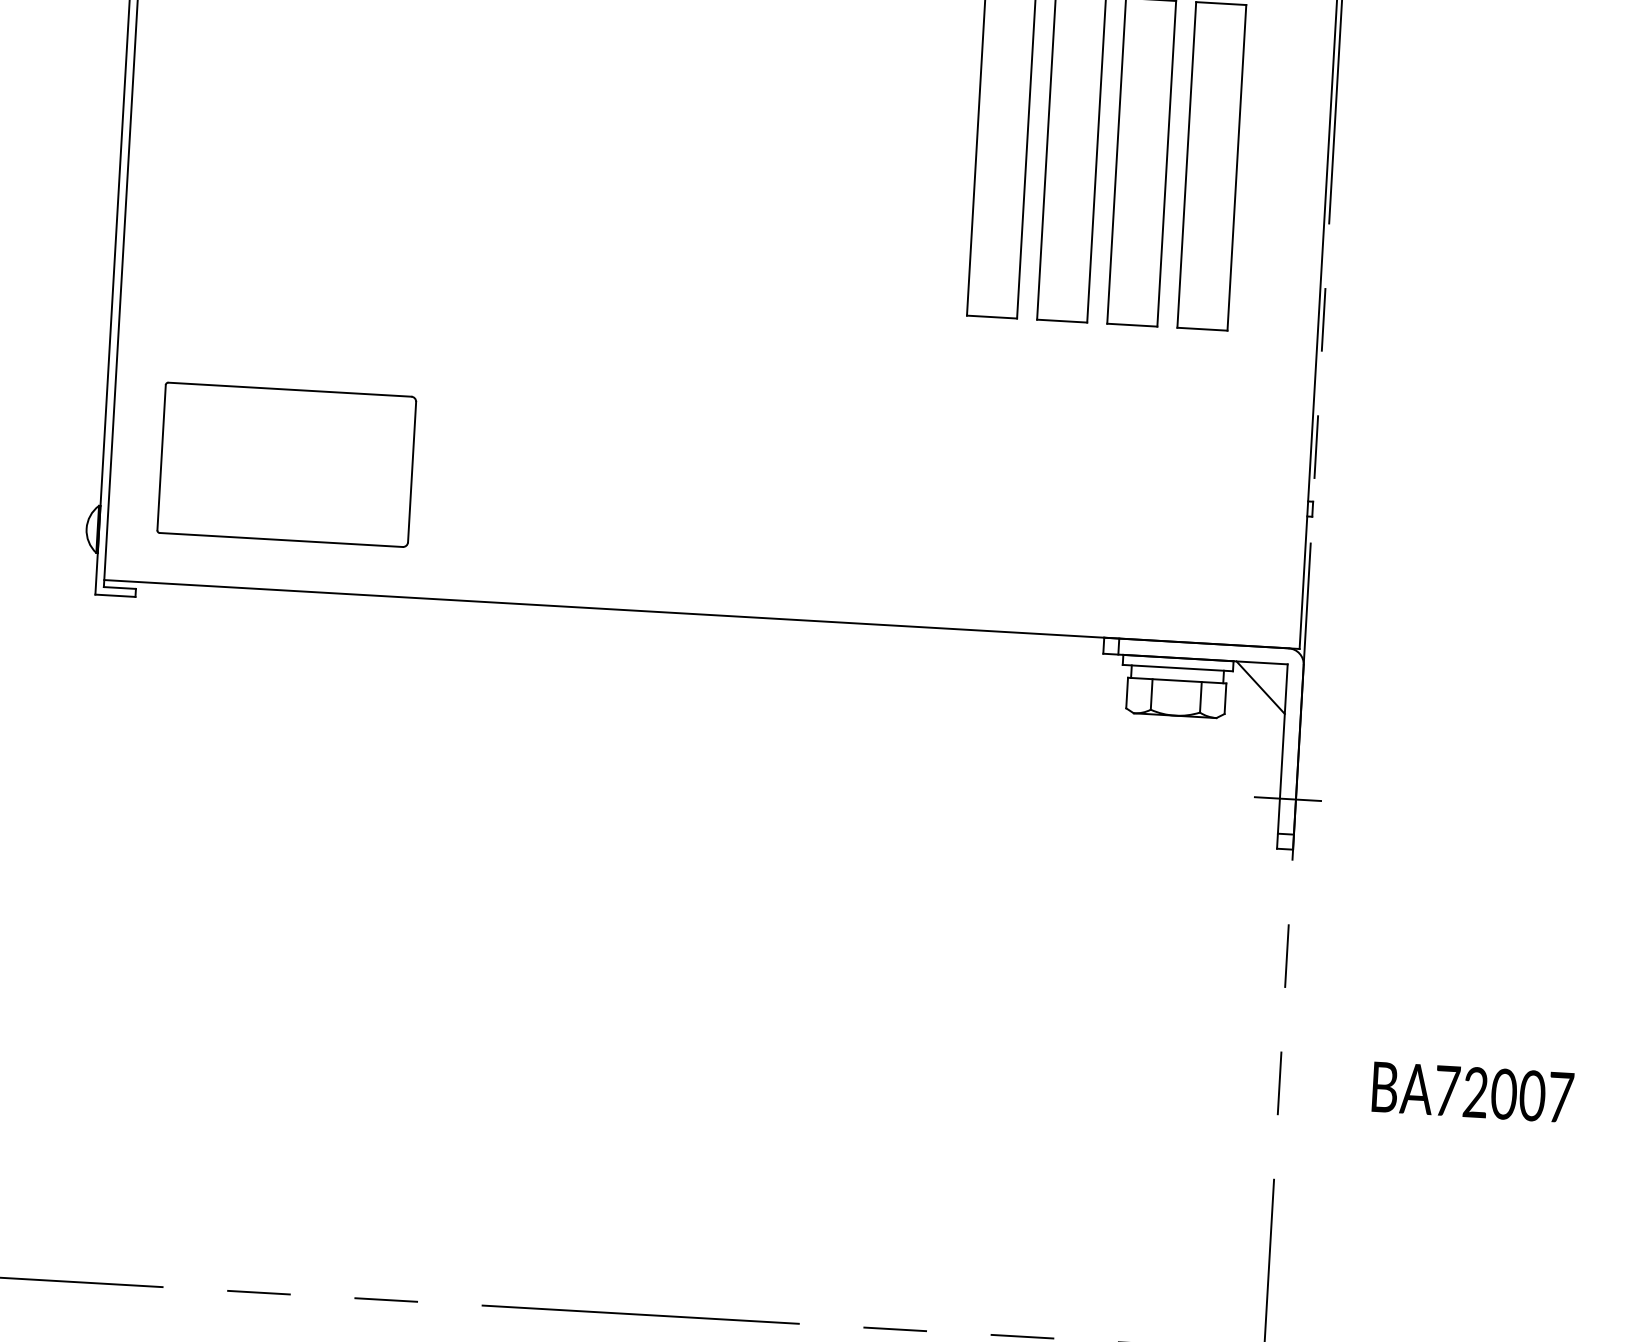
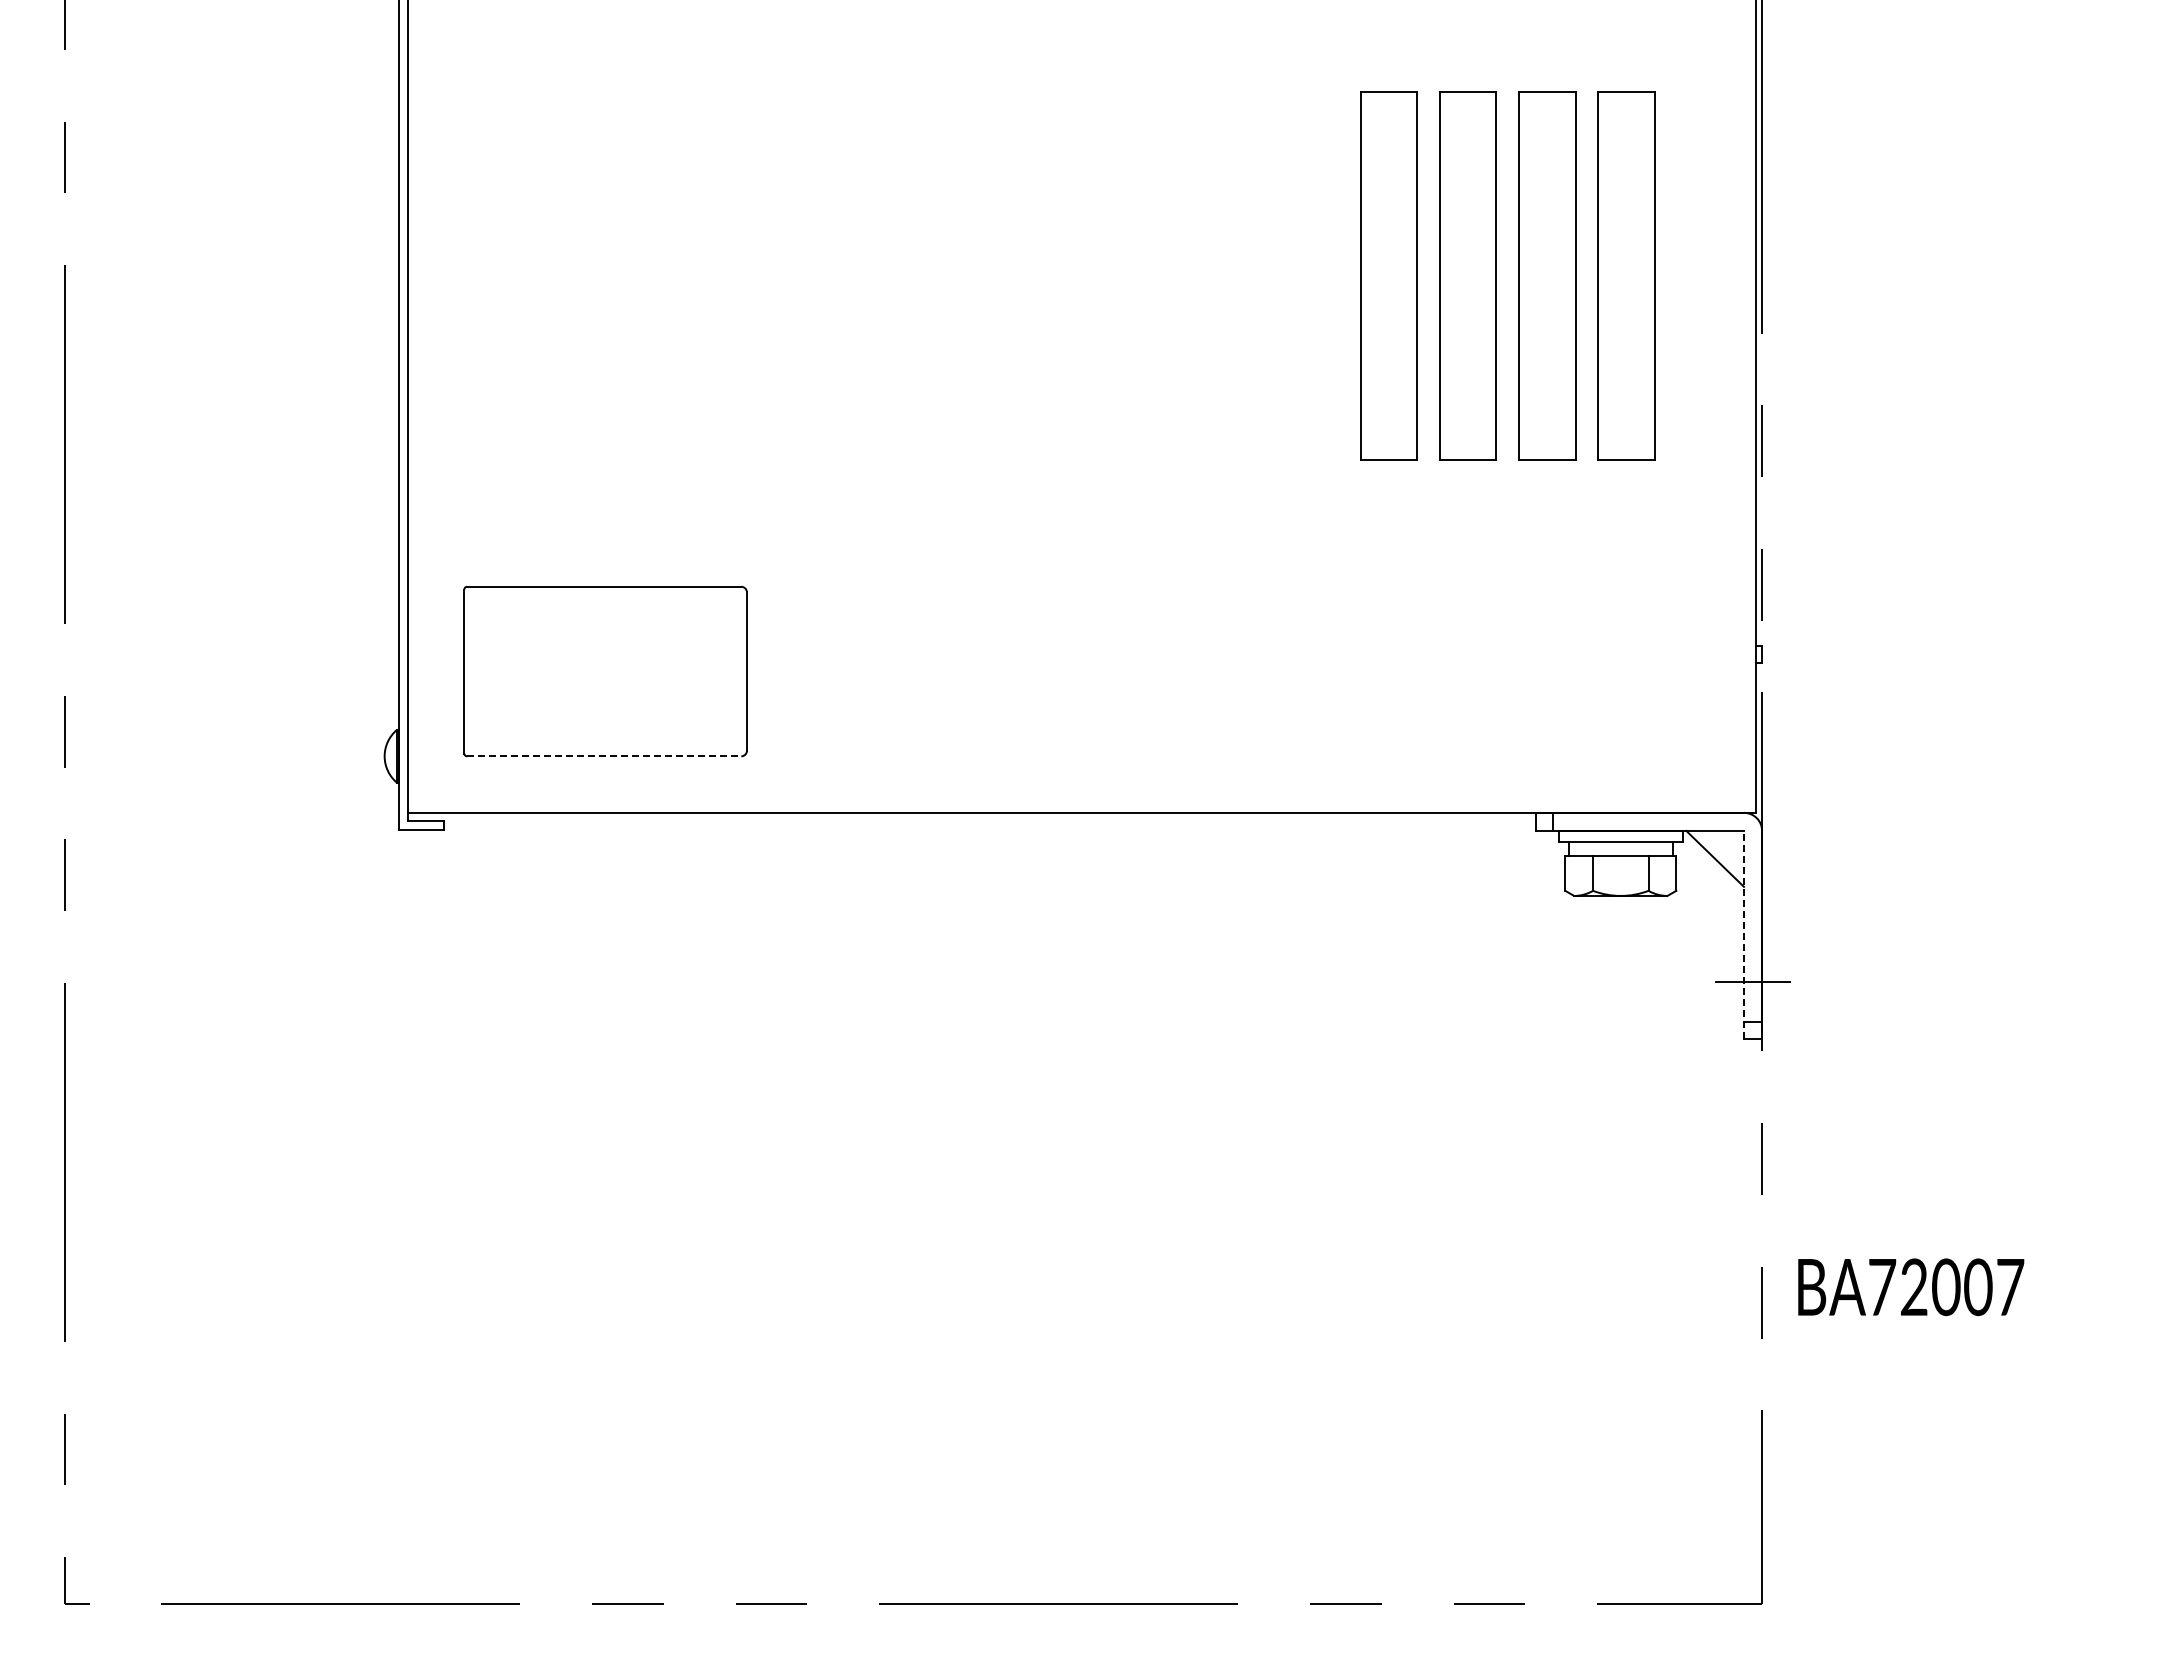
line: (281, 540) -> (604, 756), solid -> dashed
line: (1282, 756) -> (1744, 934), solid -> dashed
text: (1473, 1092) -> (1911, 1287), moved

